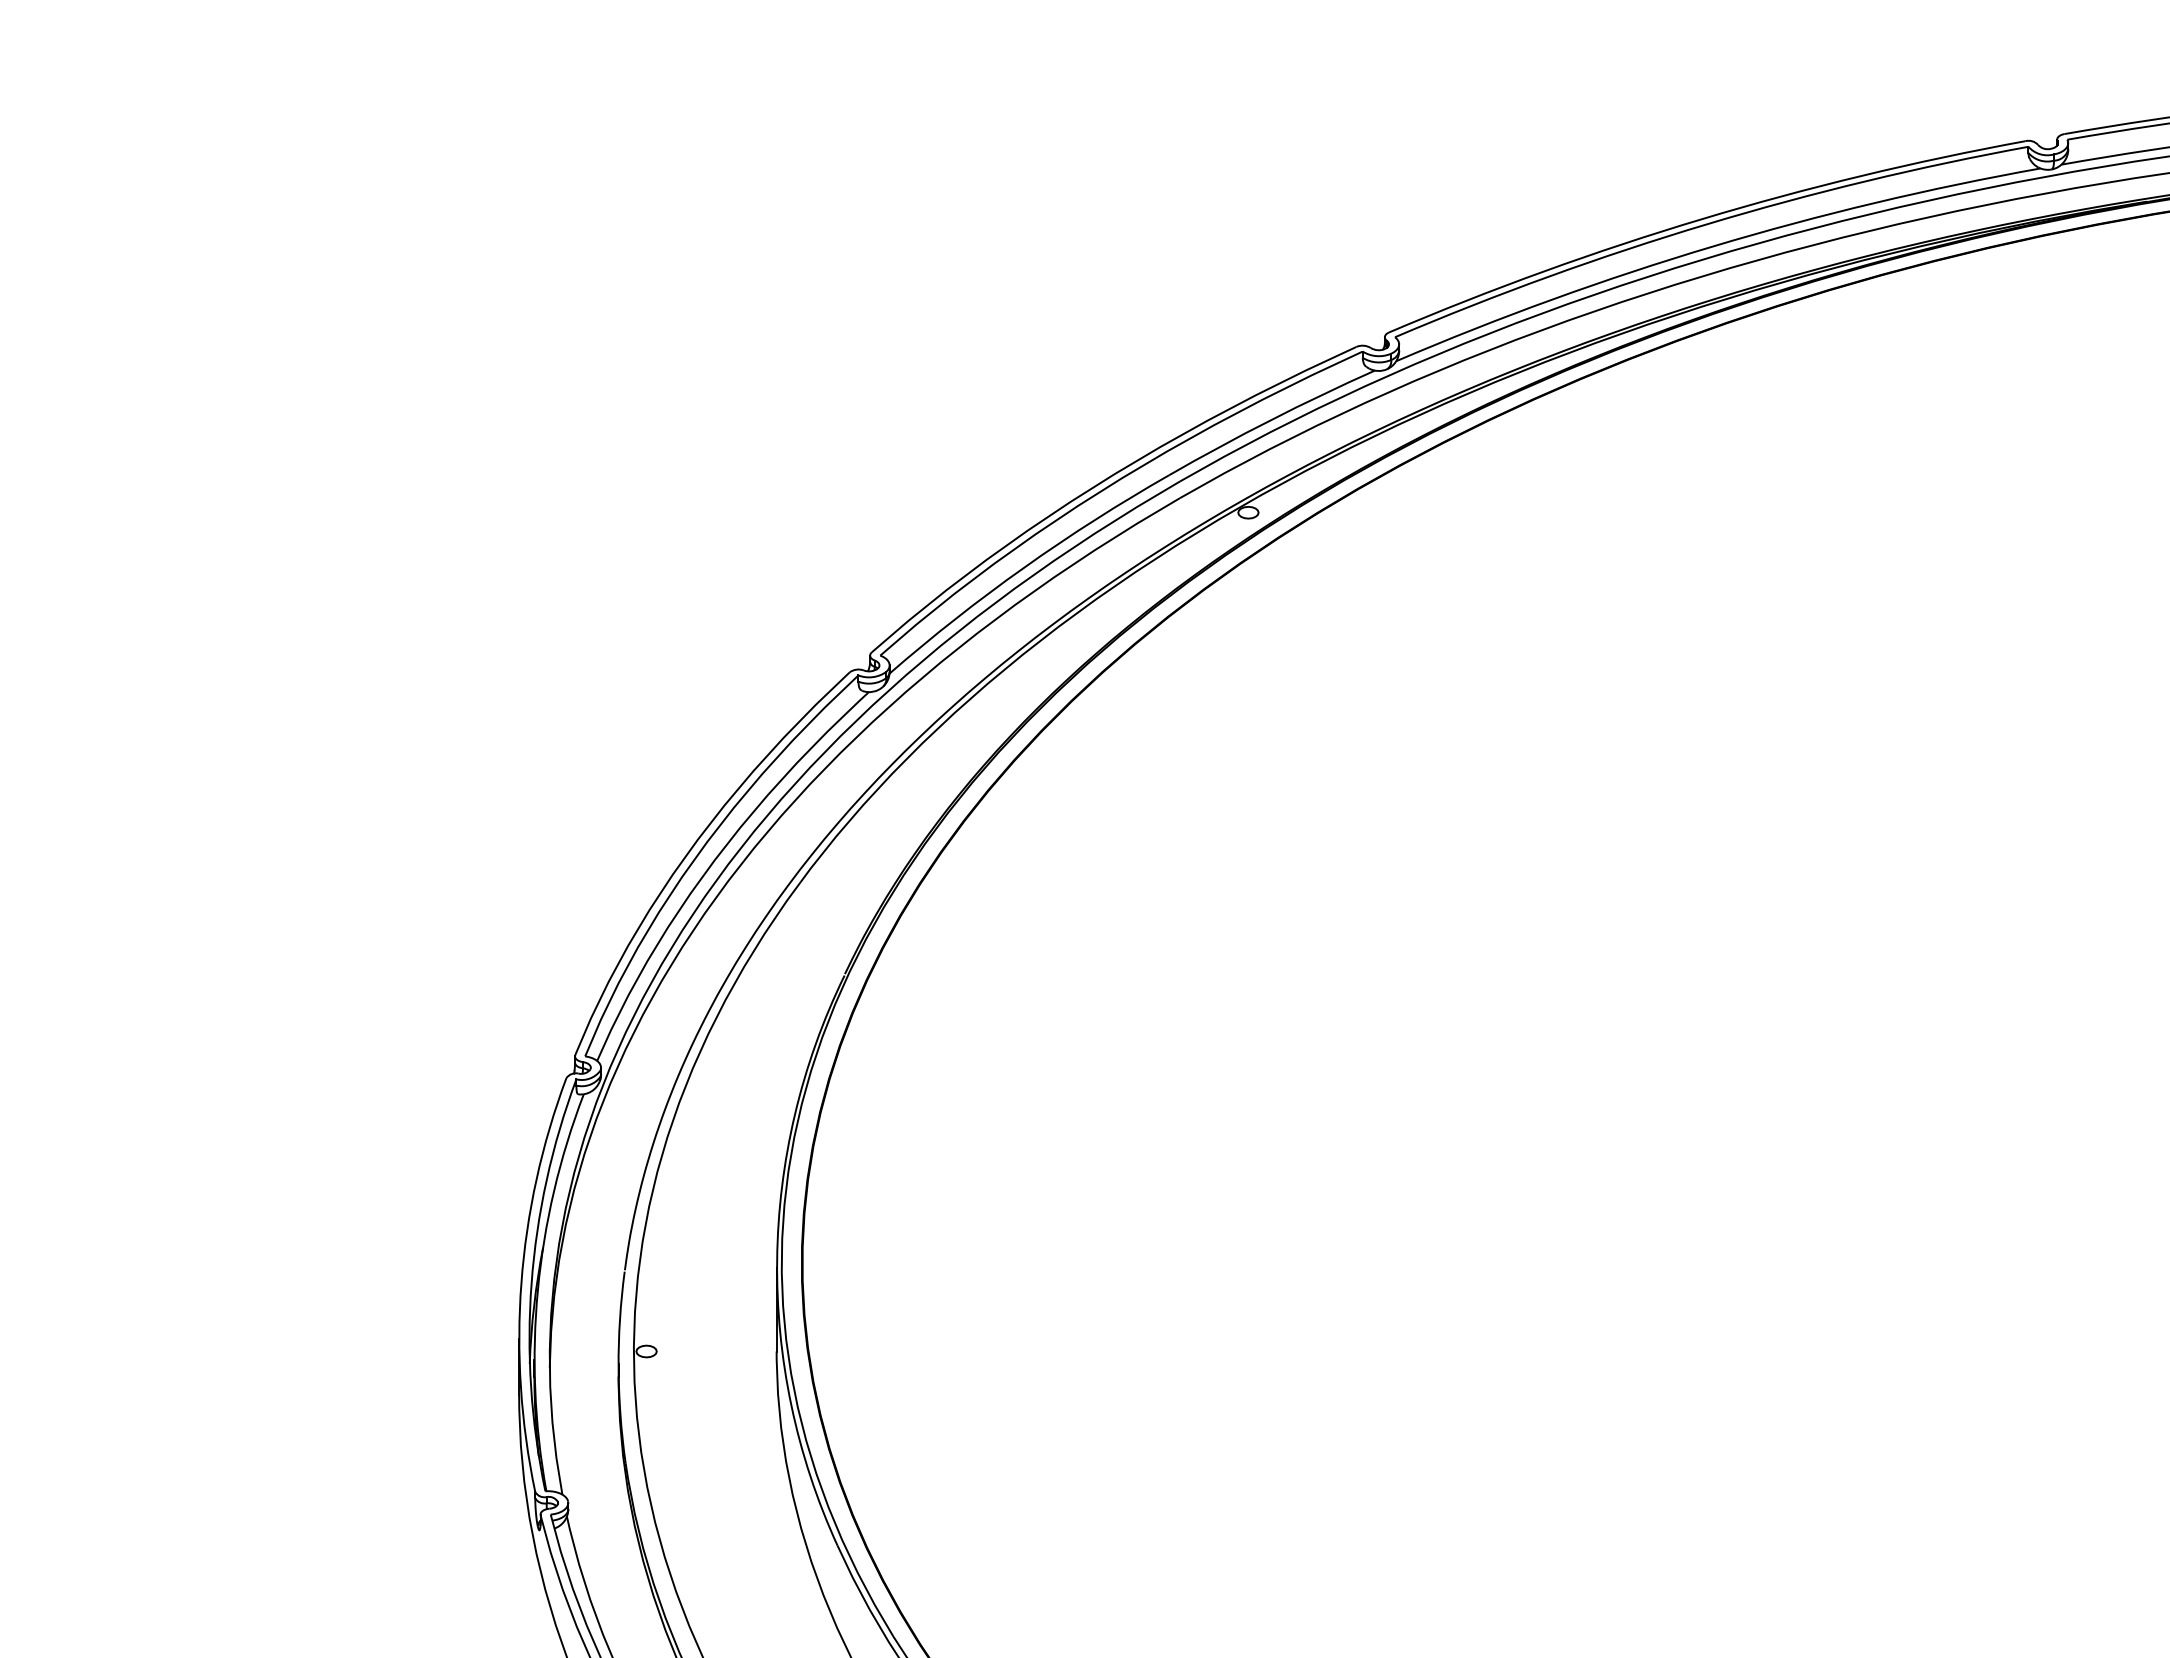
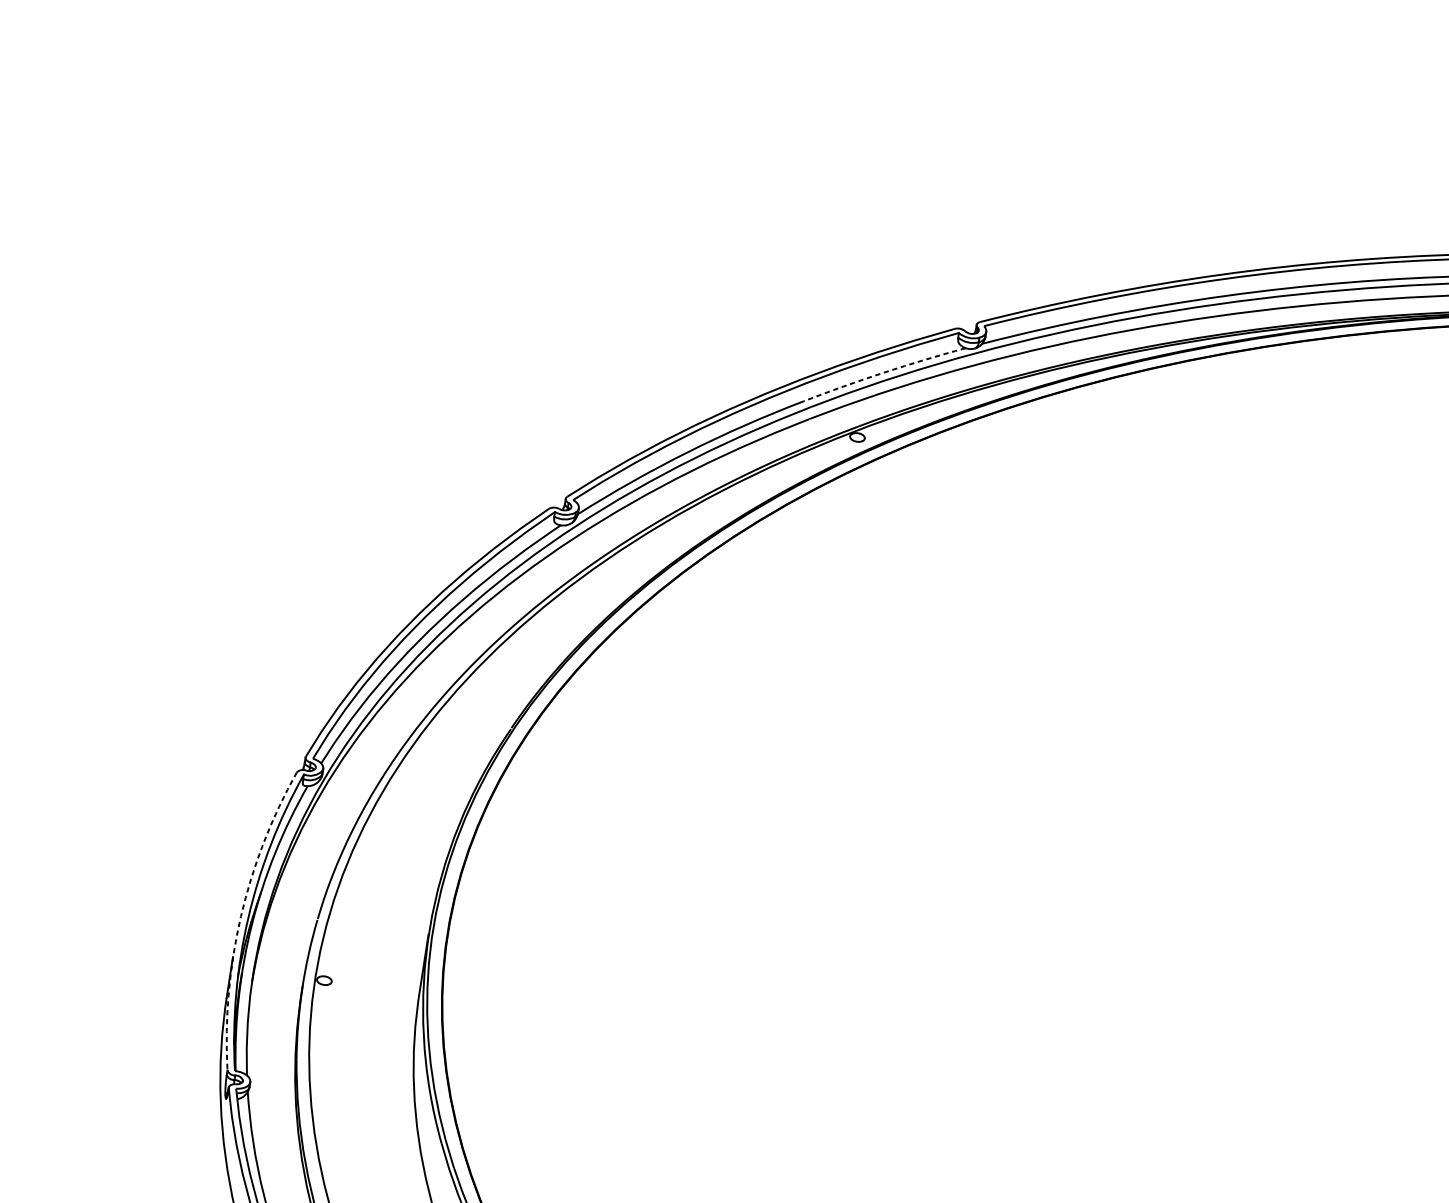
arc: (1270, 420) -> (883, 372), solid -> dashed
arc: (521, 1282) -> (241, 916), solid -> dashed

